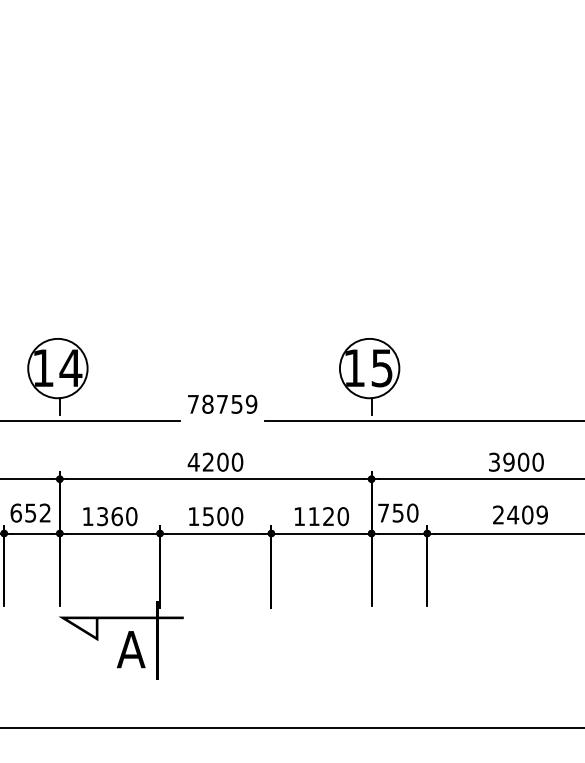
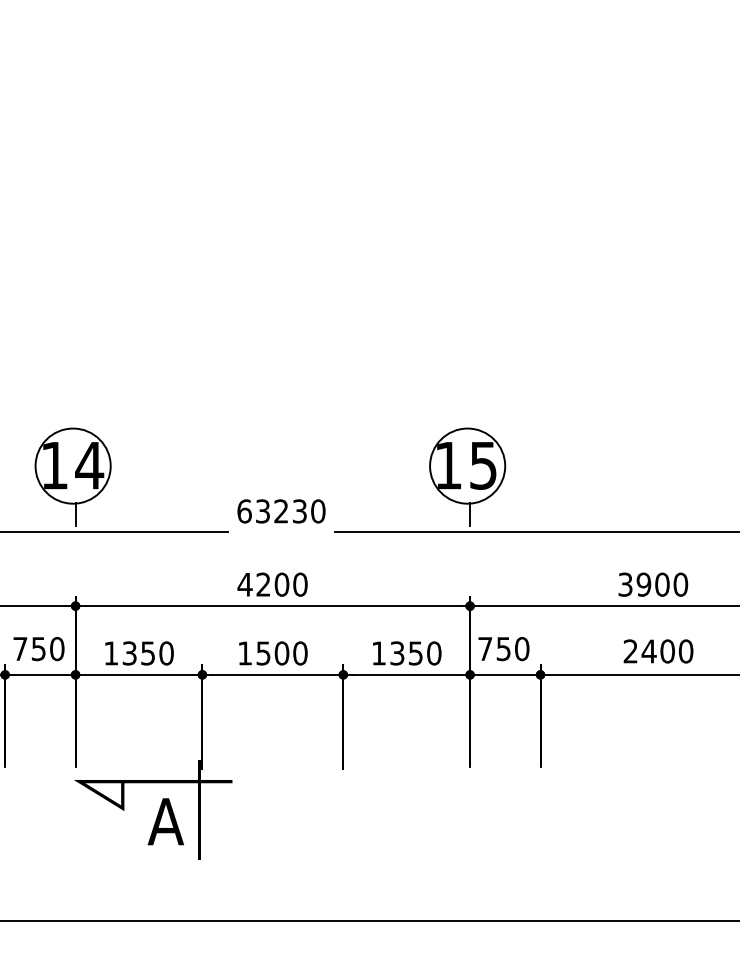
text: (222, 403) -> (281, 510), 78759 -> 63230
text: (30, 512) -> (38, 648), 652 -> 750
text: (541, 514) -> (685, 650), 2409 -> 2400
text: (116, 516) -> (147, 653), 1360 -> 1350
text: (320, 516) -> (405, 653), 1120 -> 1350

